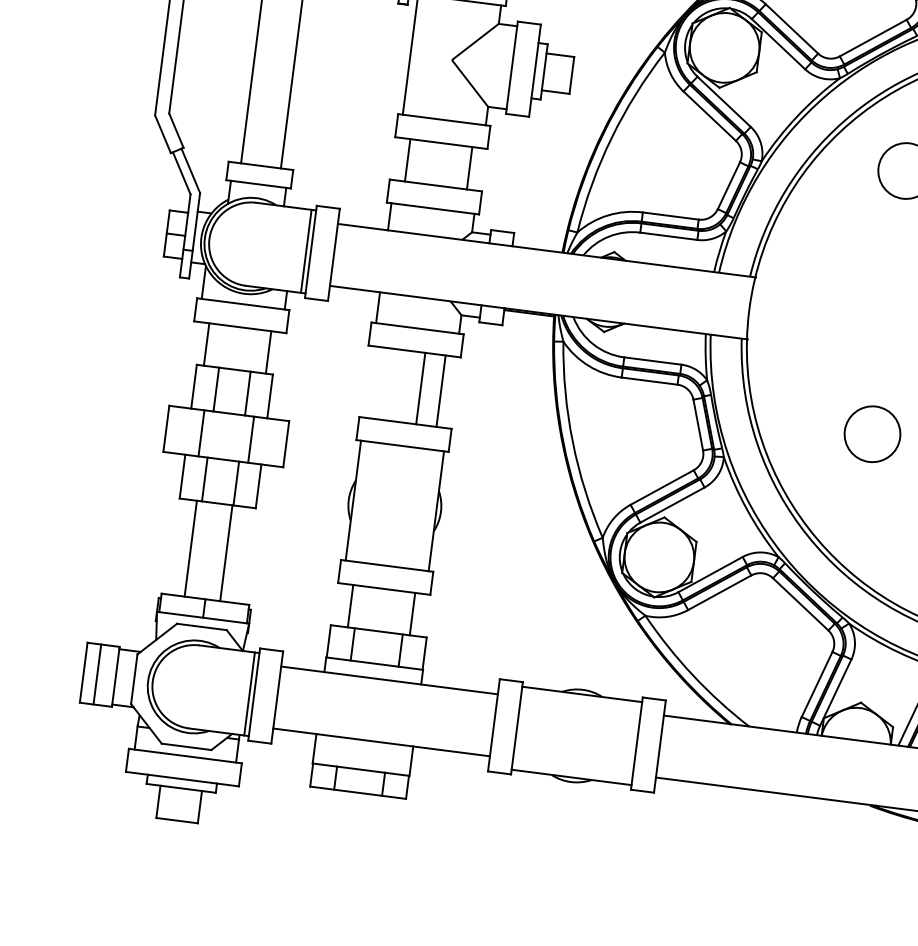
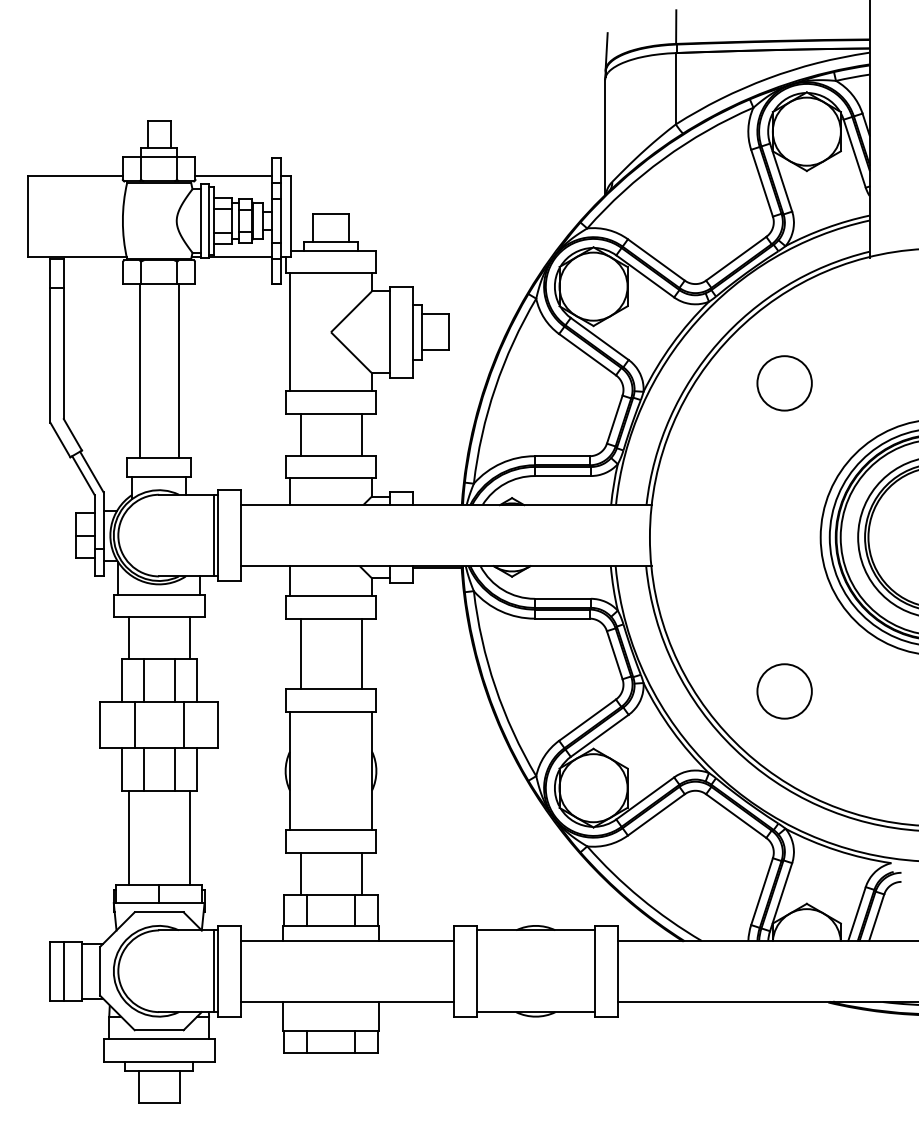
line: (420, 388) -> (300, 654), moved
circle: (872, 434) -> (784, 691), moved
line: (190, 548) -> (189, 837), moved
line: (226, 552) -> (128, 837), moved

